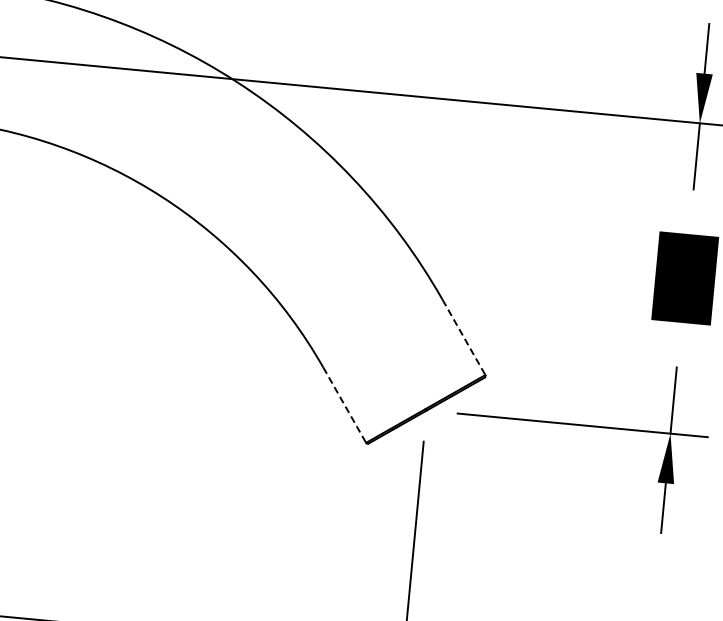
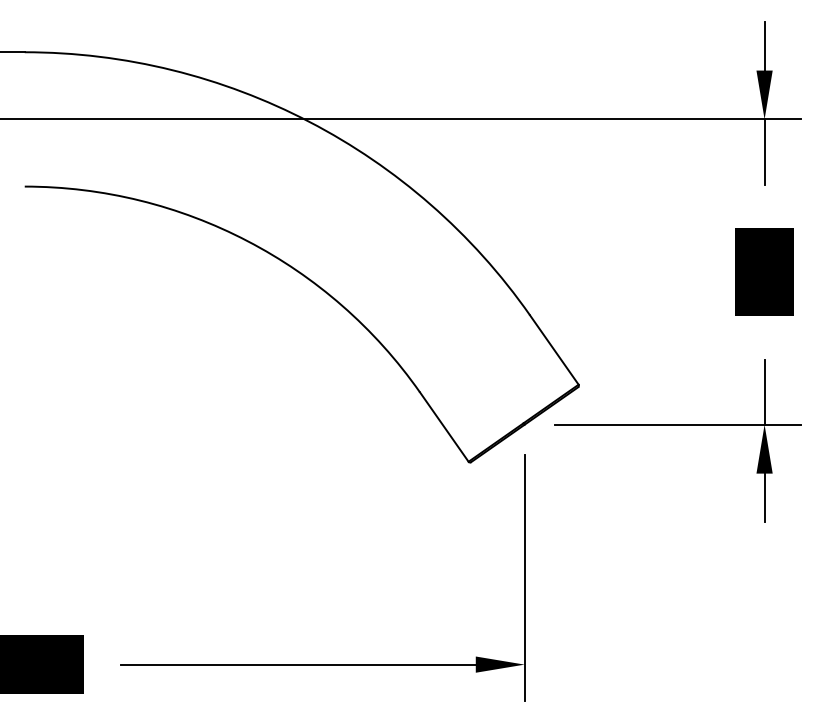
line: (464, 338) -> (554, 350), dashed -> solid
line: (344, 405) -> (444, 427), dashed -> solid

